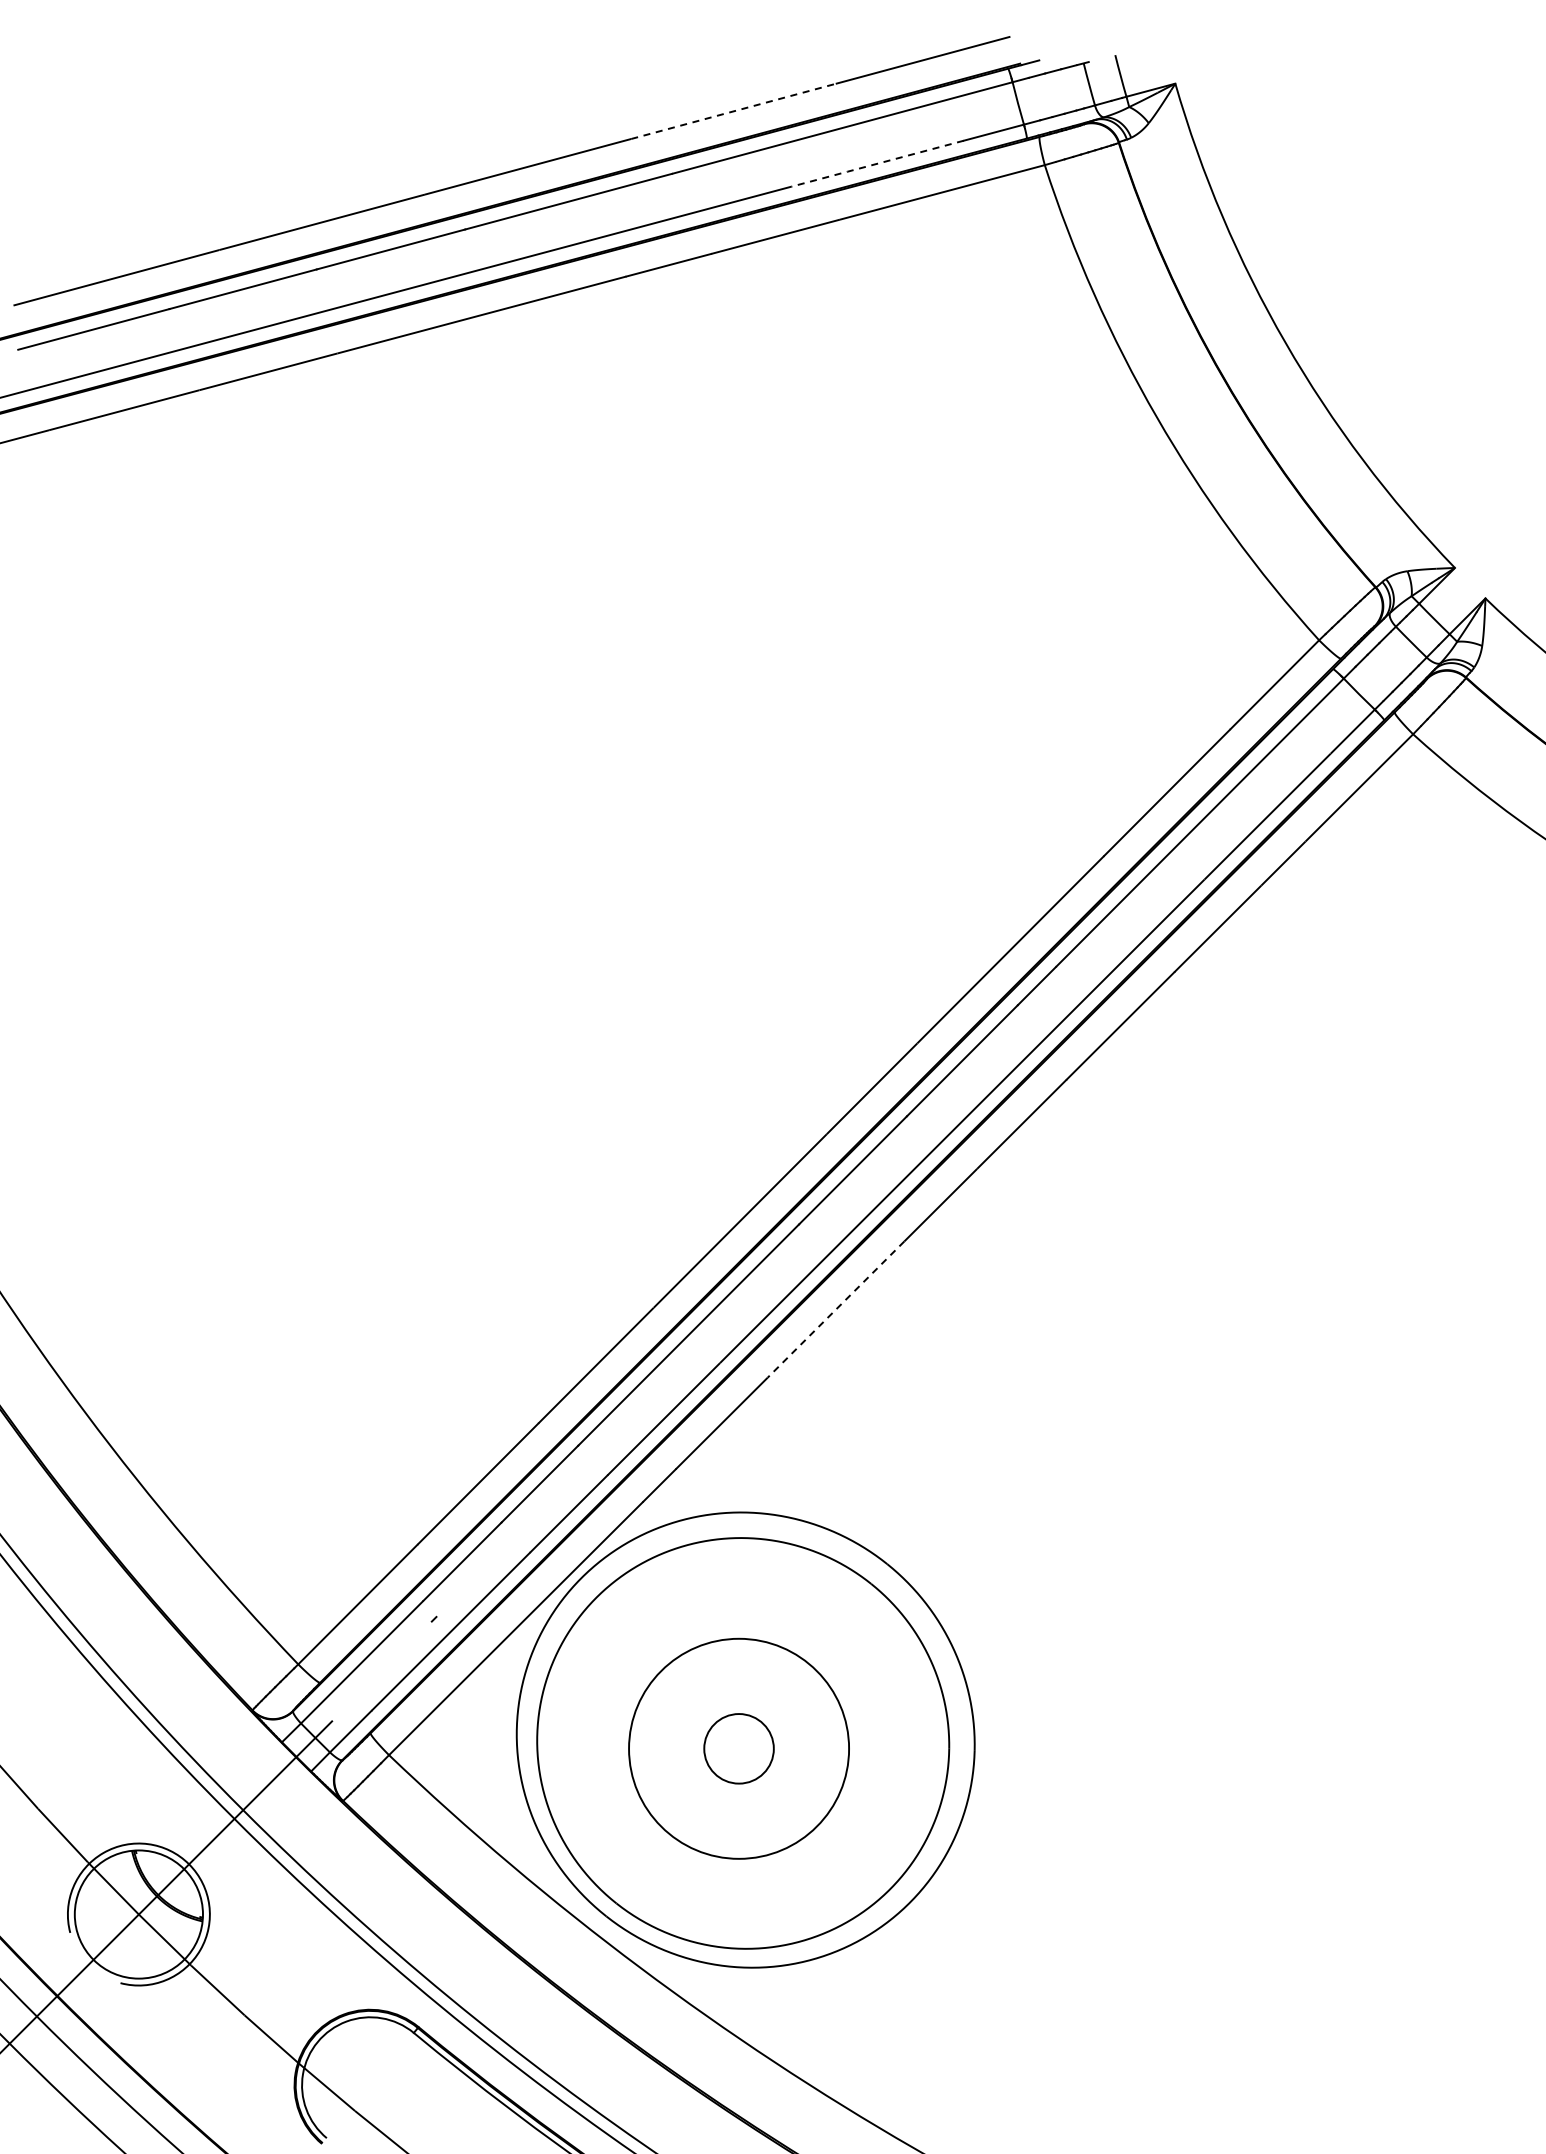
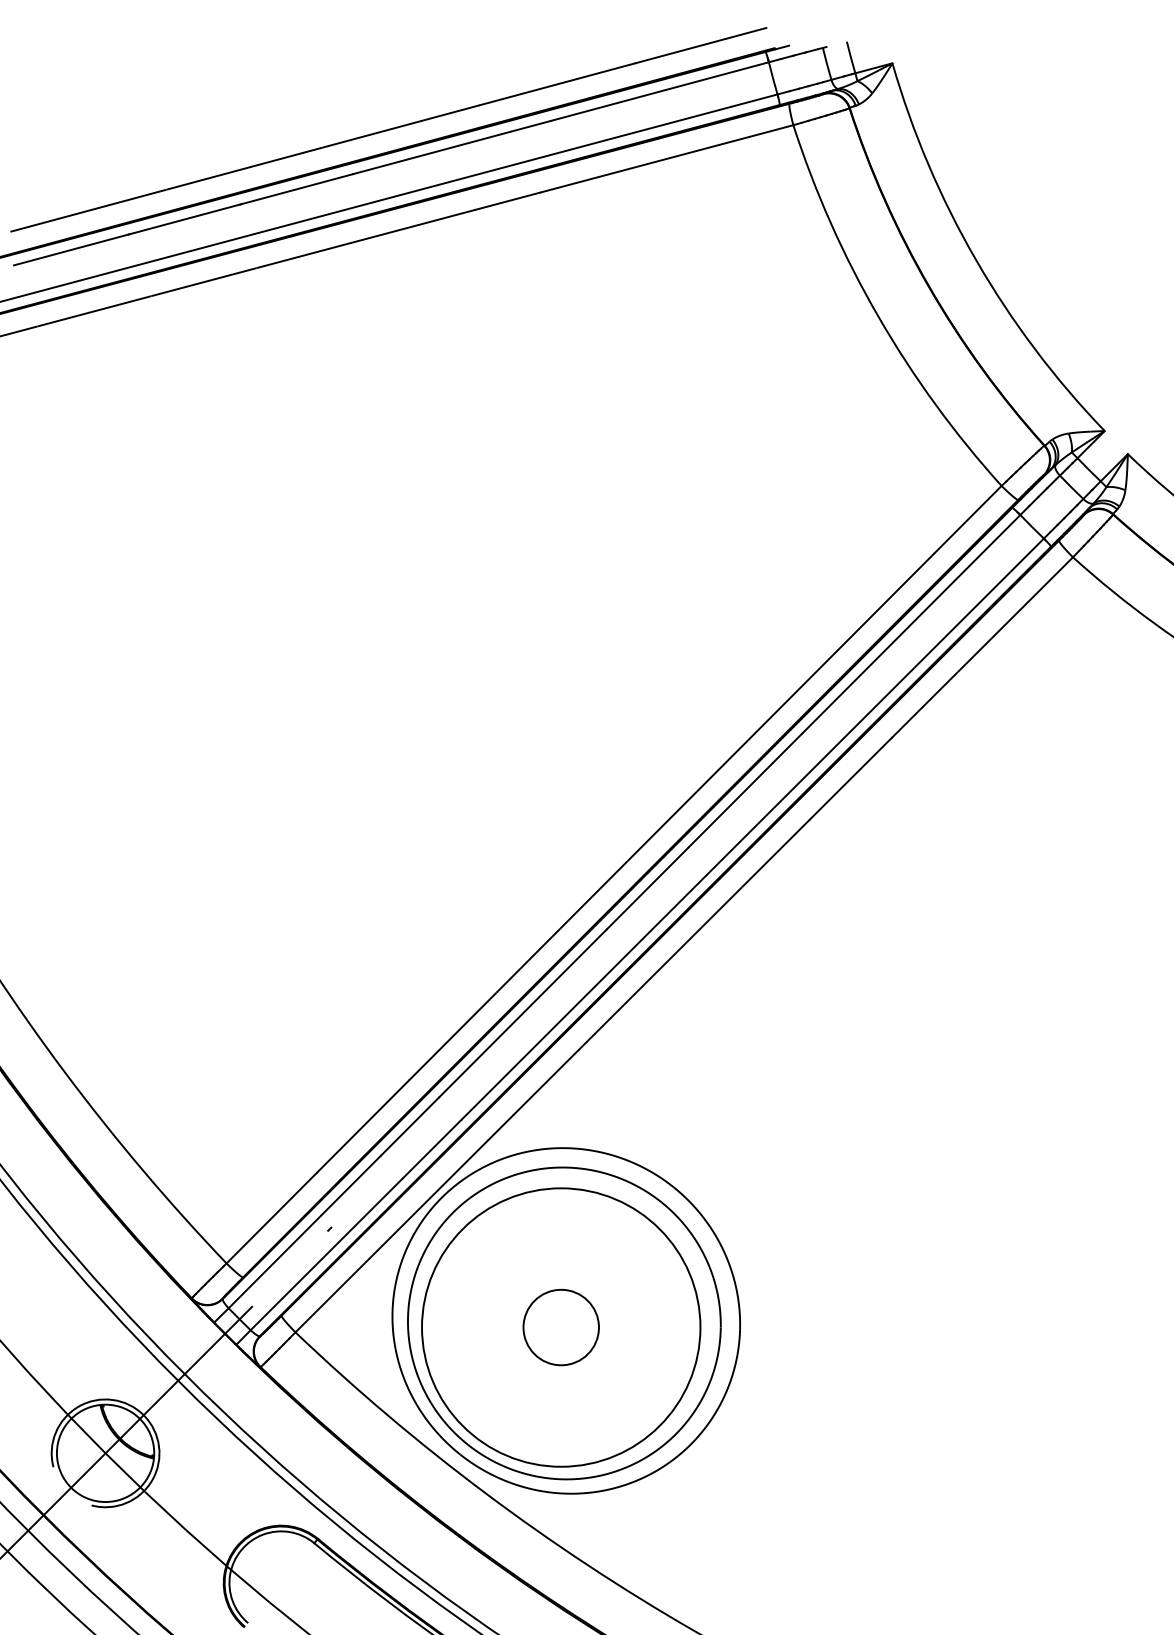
line: (733, 111) -> (557, 84), dashed -> solid
line: (877, 163) -> (666, 123), dashed -> solid
line: (836, 1309) -> (635, 994), dashed -> solid
circle: (738, 1748) -> (560, 1327), size x1.43
circle: (738, 1748) -> (560, 1327), size x1.67

